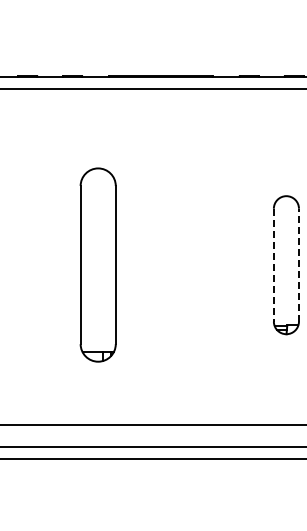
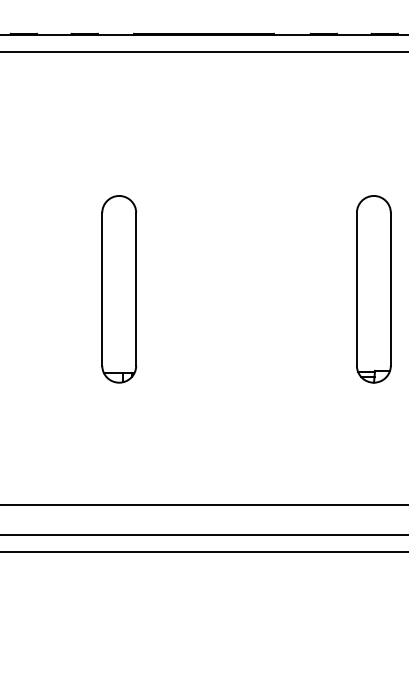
line: (298, 264) -> (390, 288), dashed -> solid
part: (97, 265) -> (118, 289), size x0.71
line: (273, 265) -> (356, 289), dashed -> solid

